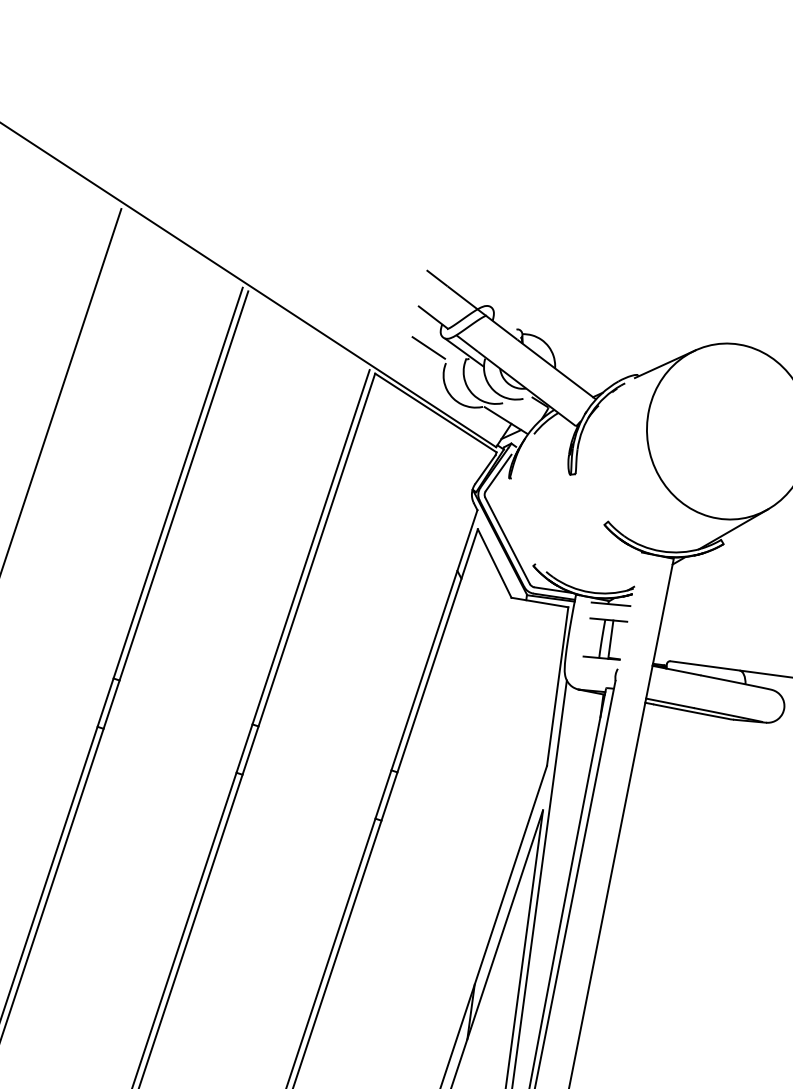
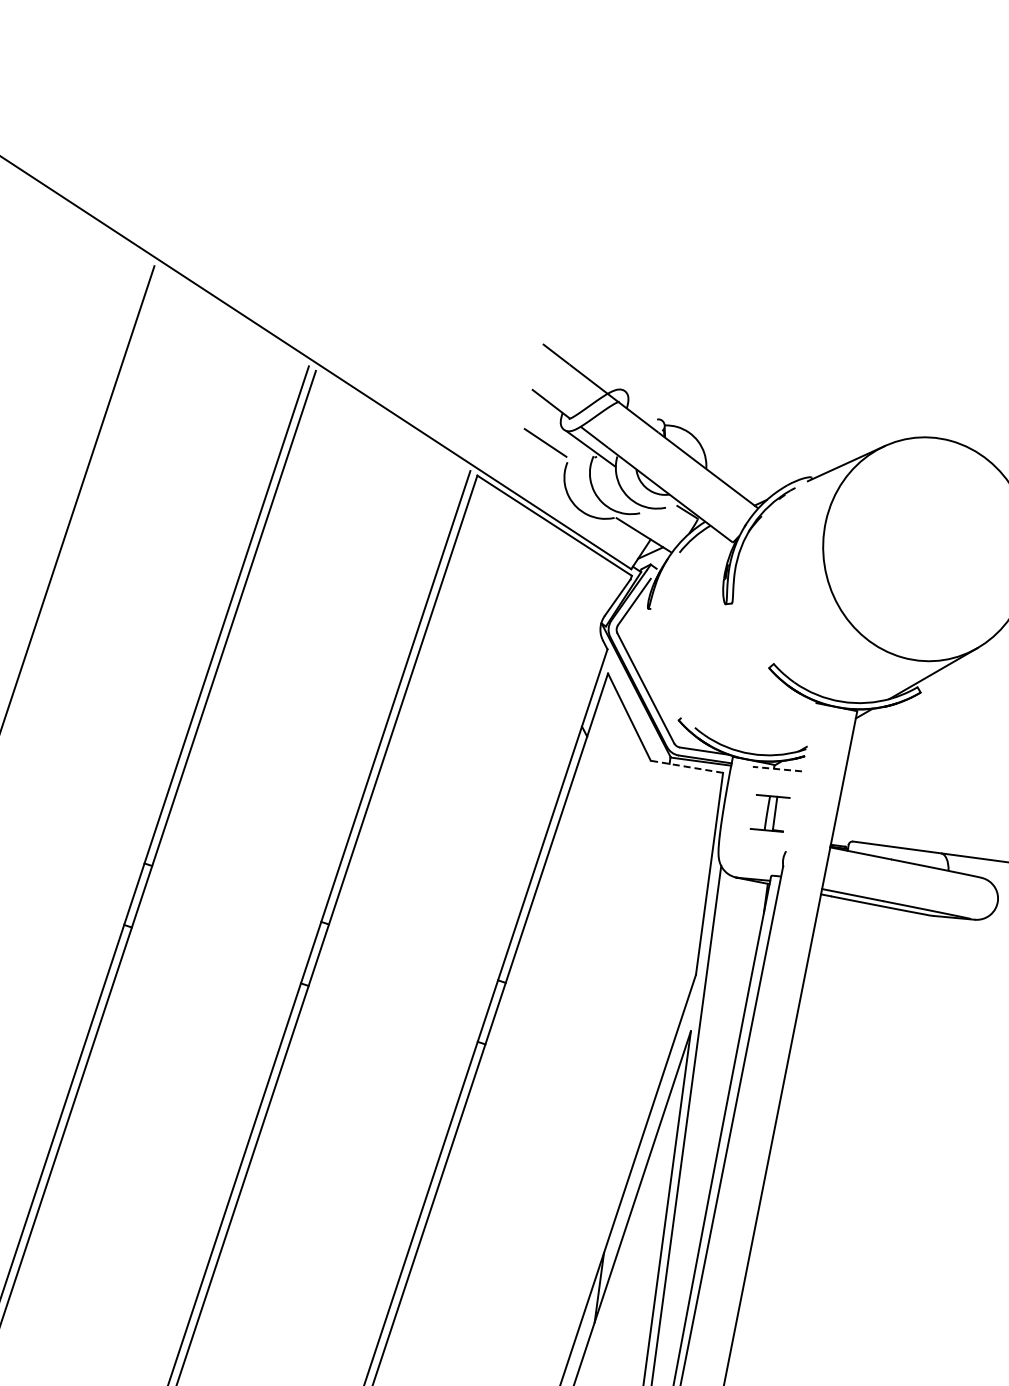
line: (539, 602) -> (686, 766), solid -> dashed
line: (611, 604) -> (777, 769), solid -> dashed
part: (604, 639) -> (769, 813), size x0.7

